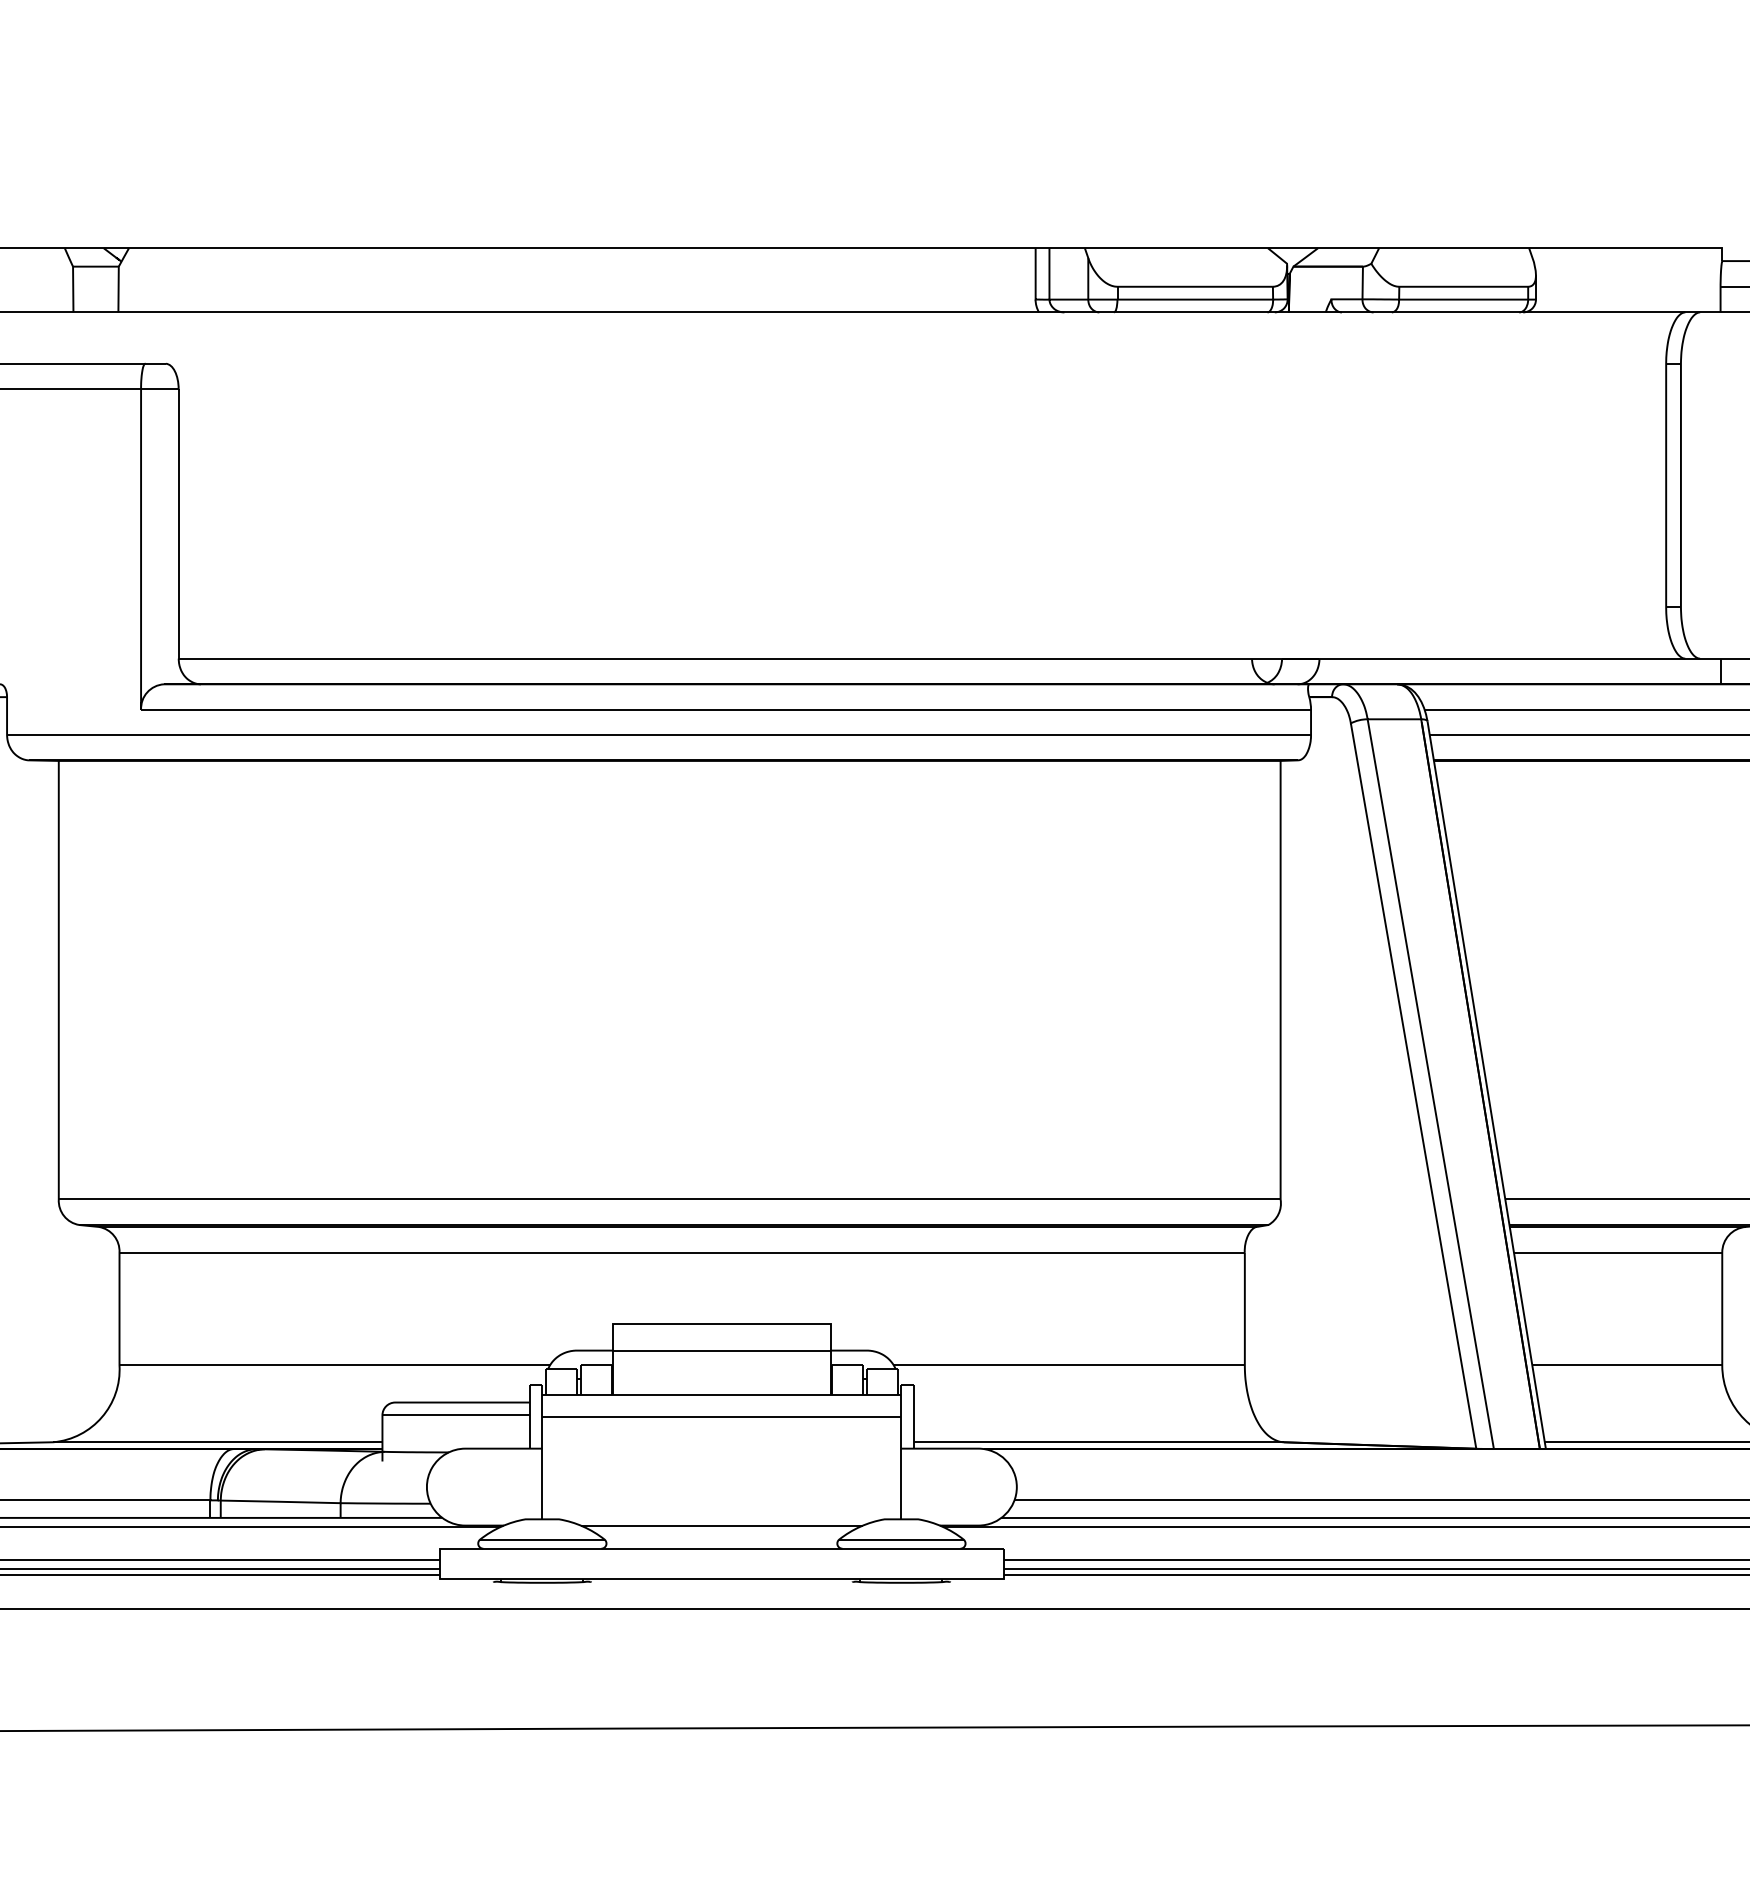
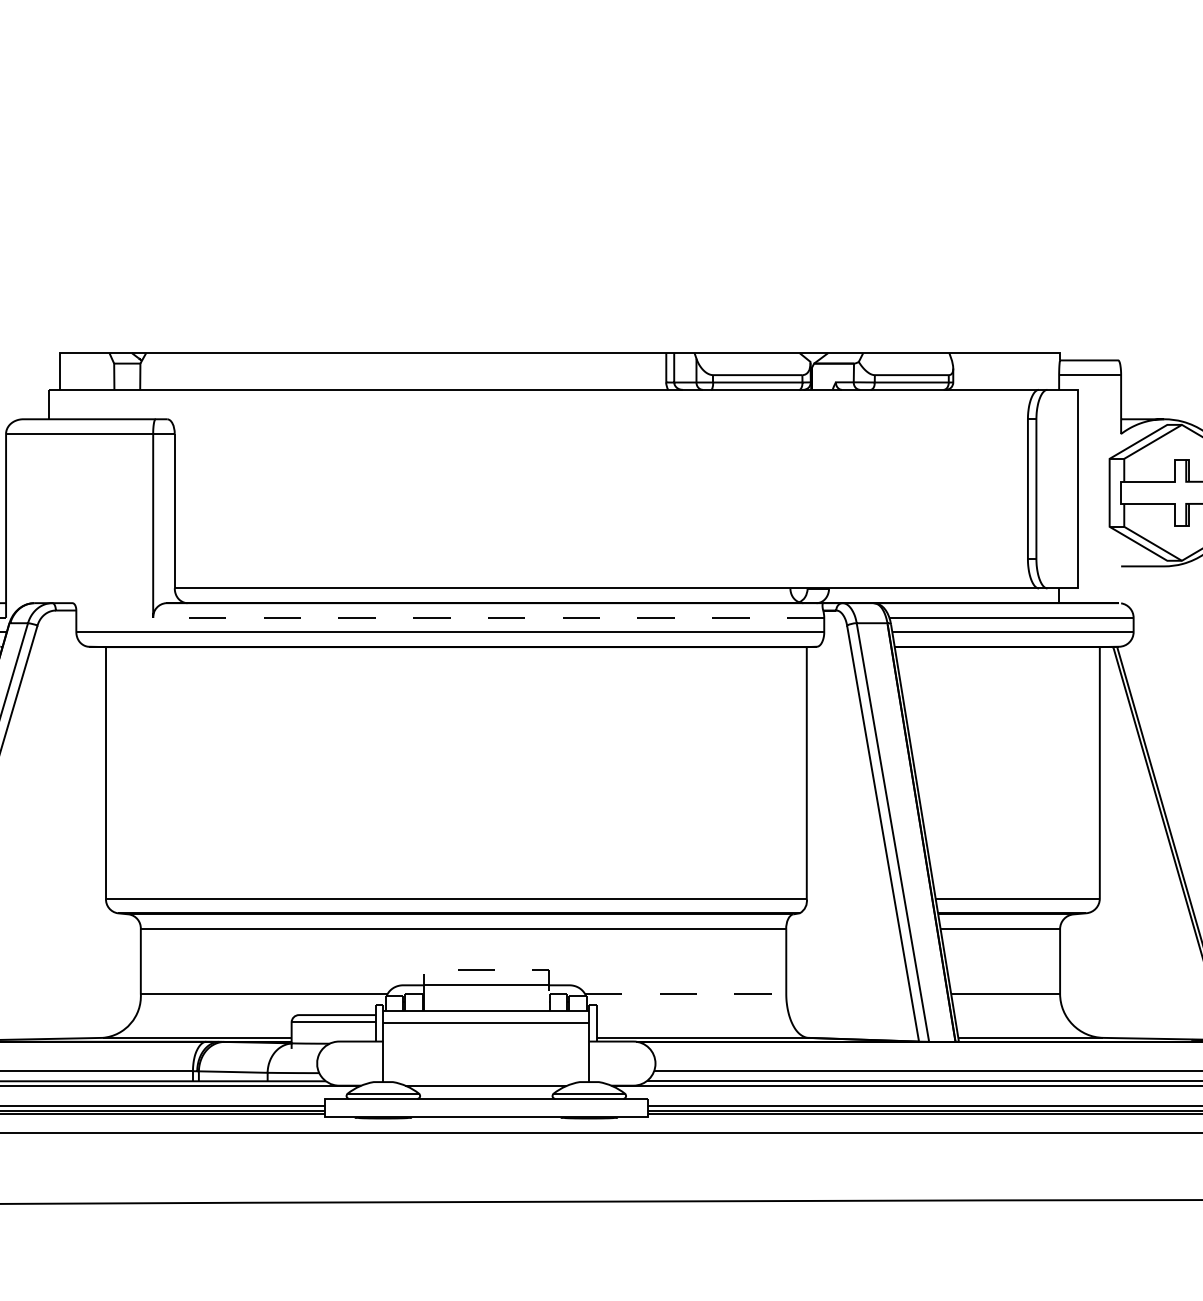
line: (725, 709) -> (488, 617), solid -> dashed
line: (722, 1324) -> (486, 970), solid -> dashed
line: (1069, 1364) -> (685, 993), solid -> dashed

